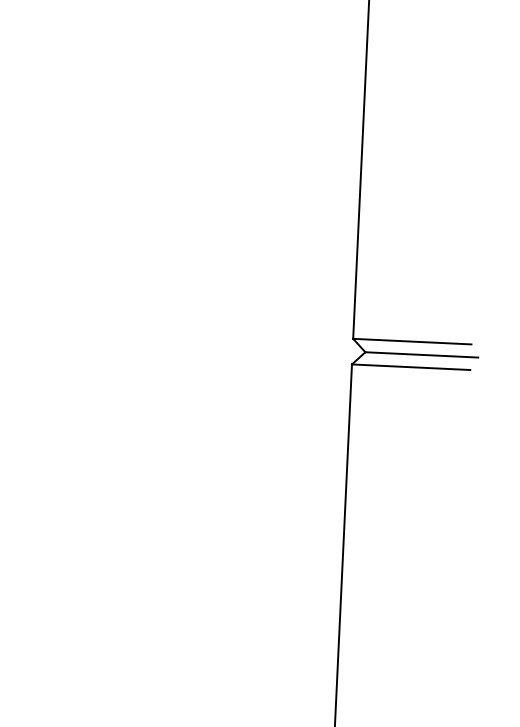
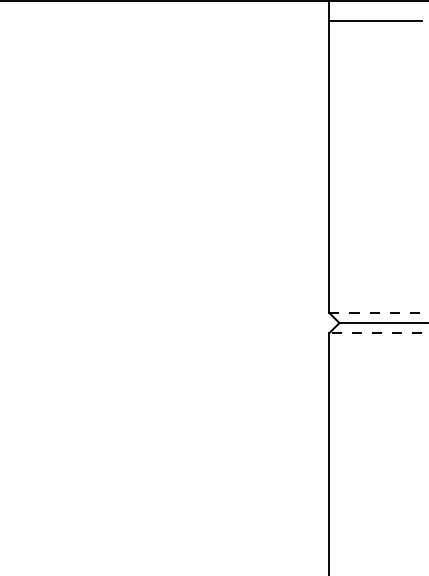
line: (411, 342) -> (375, 313), solid -> dashed
line: (410, 367) -> (375, 333), solid -> dashed

